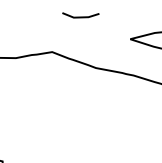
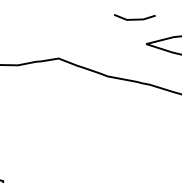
line: (80, 16) -> (134, 18), moved

